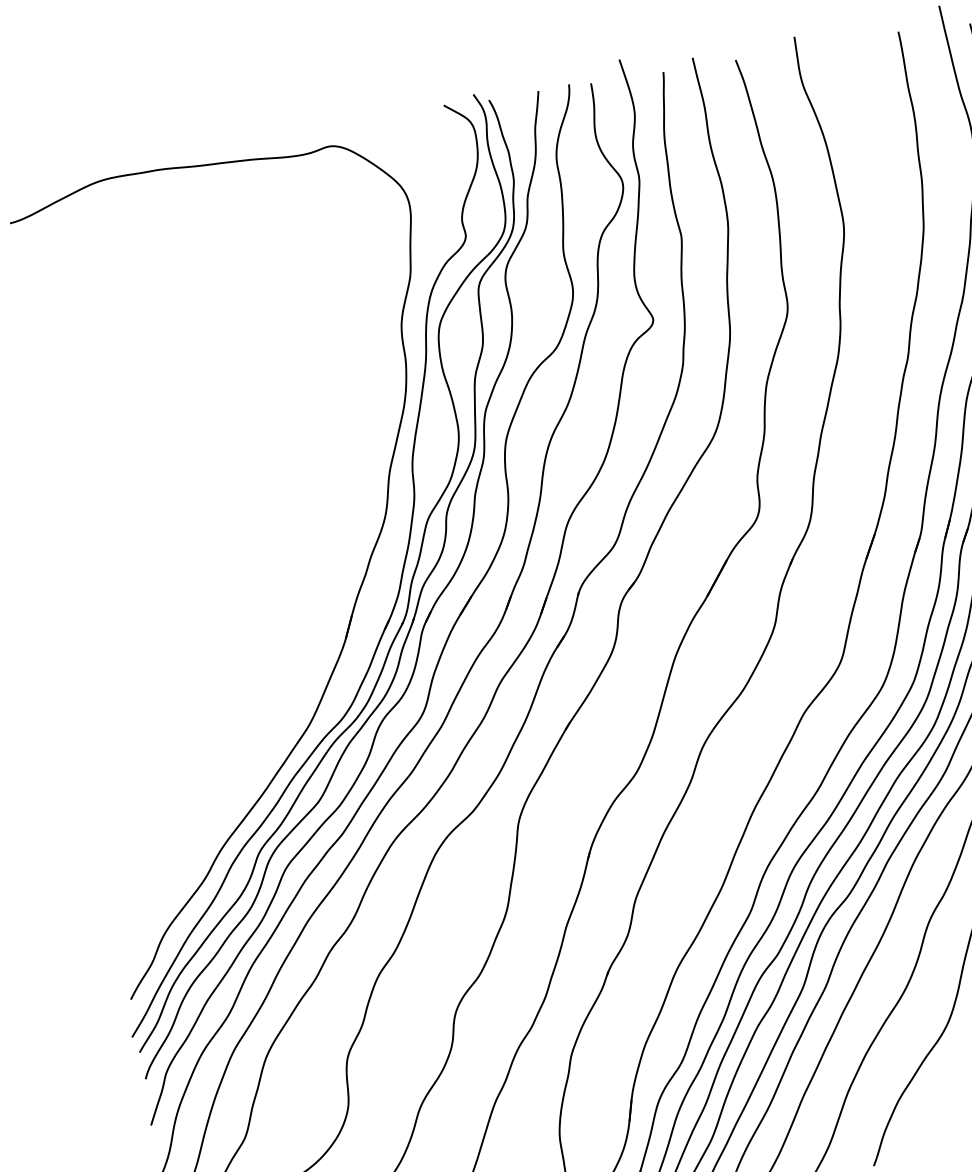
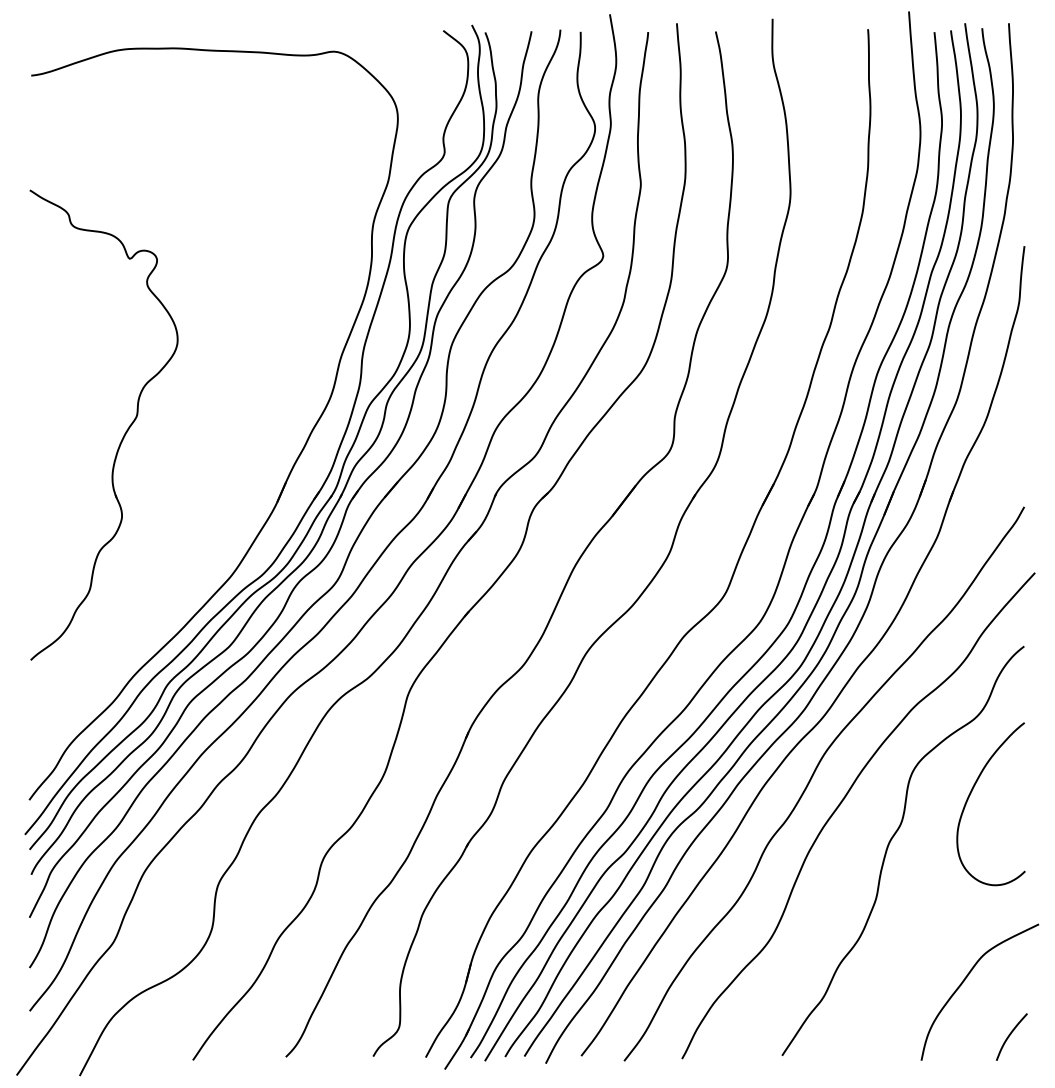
part: (169, 593) -> (123, 435), added

